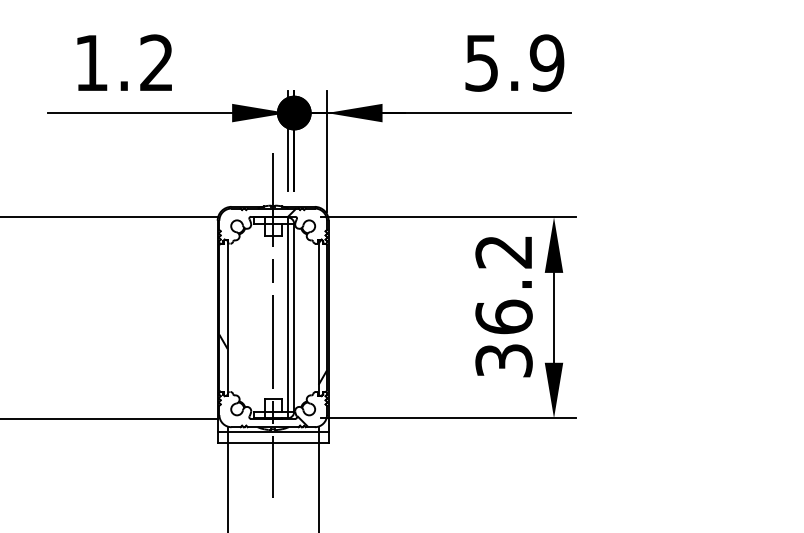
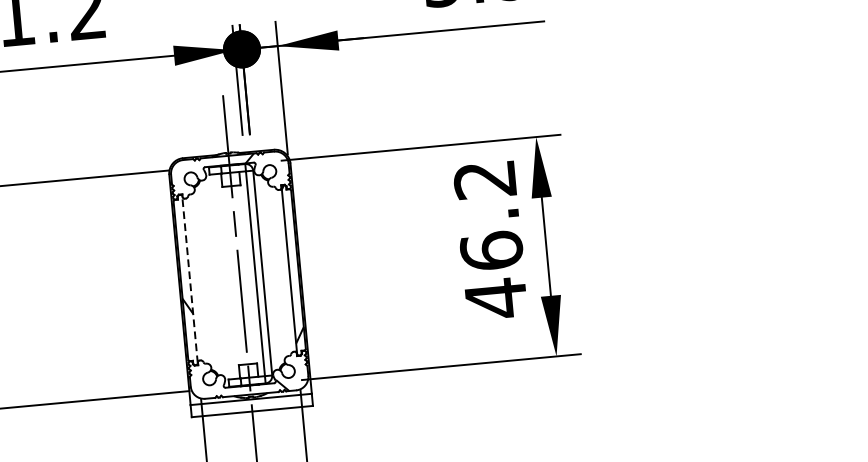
line: (227, 317) -> (189, 279), solid -> dashed
text: (503, 360) -> (495, 298), 36.2 -> 46.2

